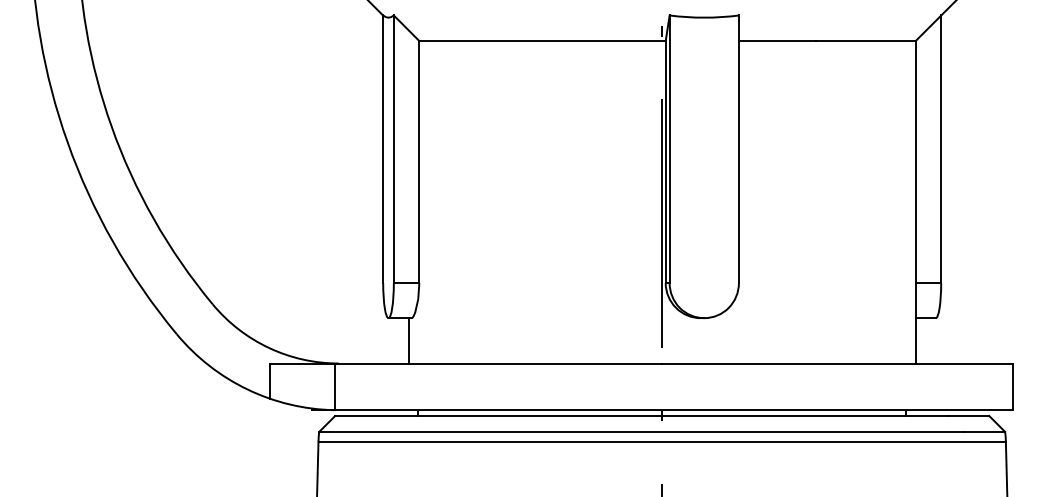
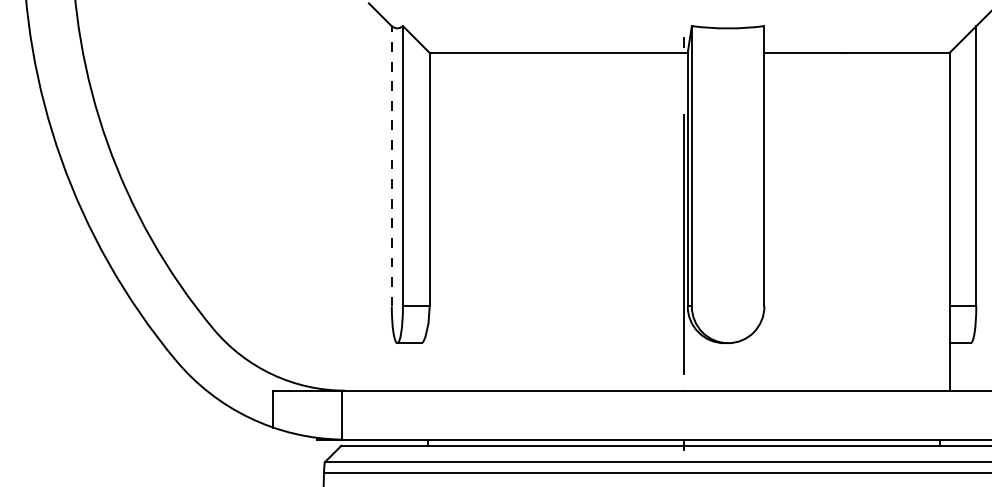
line: (383, 149) -> (392, 166), solid -> dashed
line: (408, 340) -> (418, 366), removed

